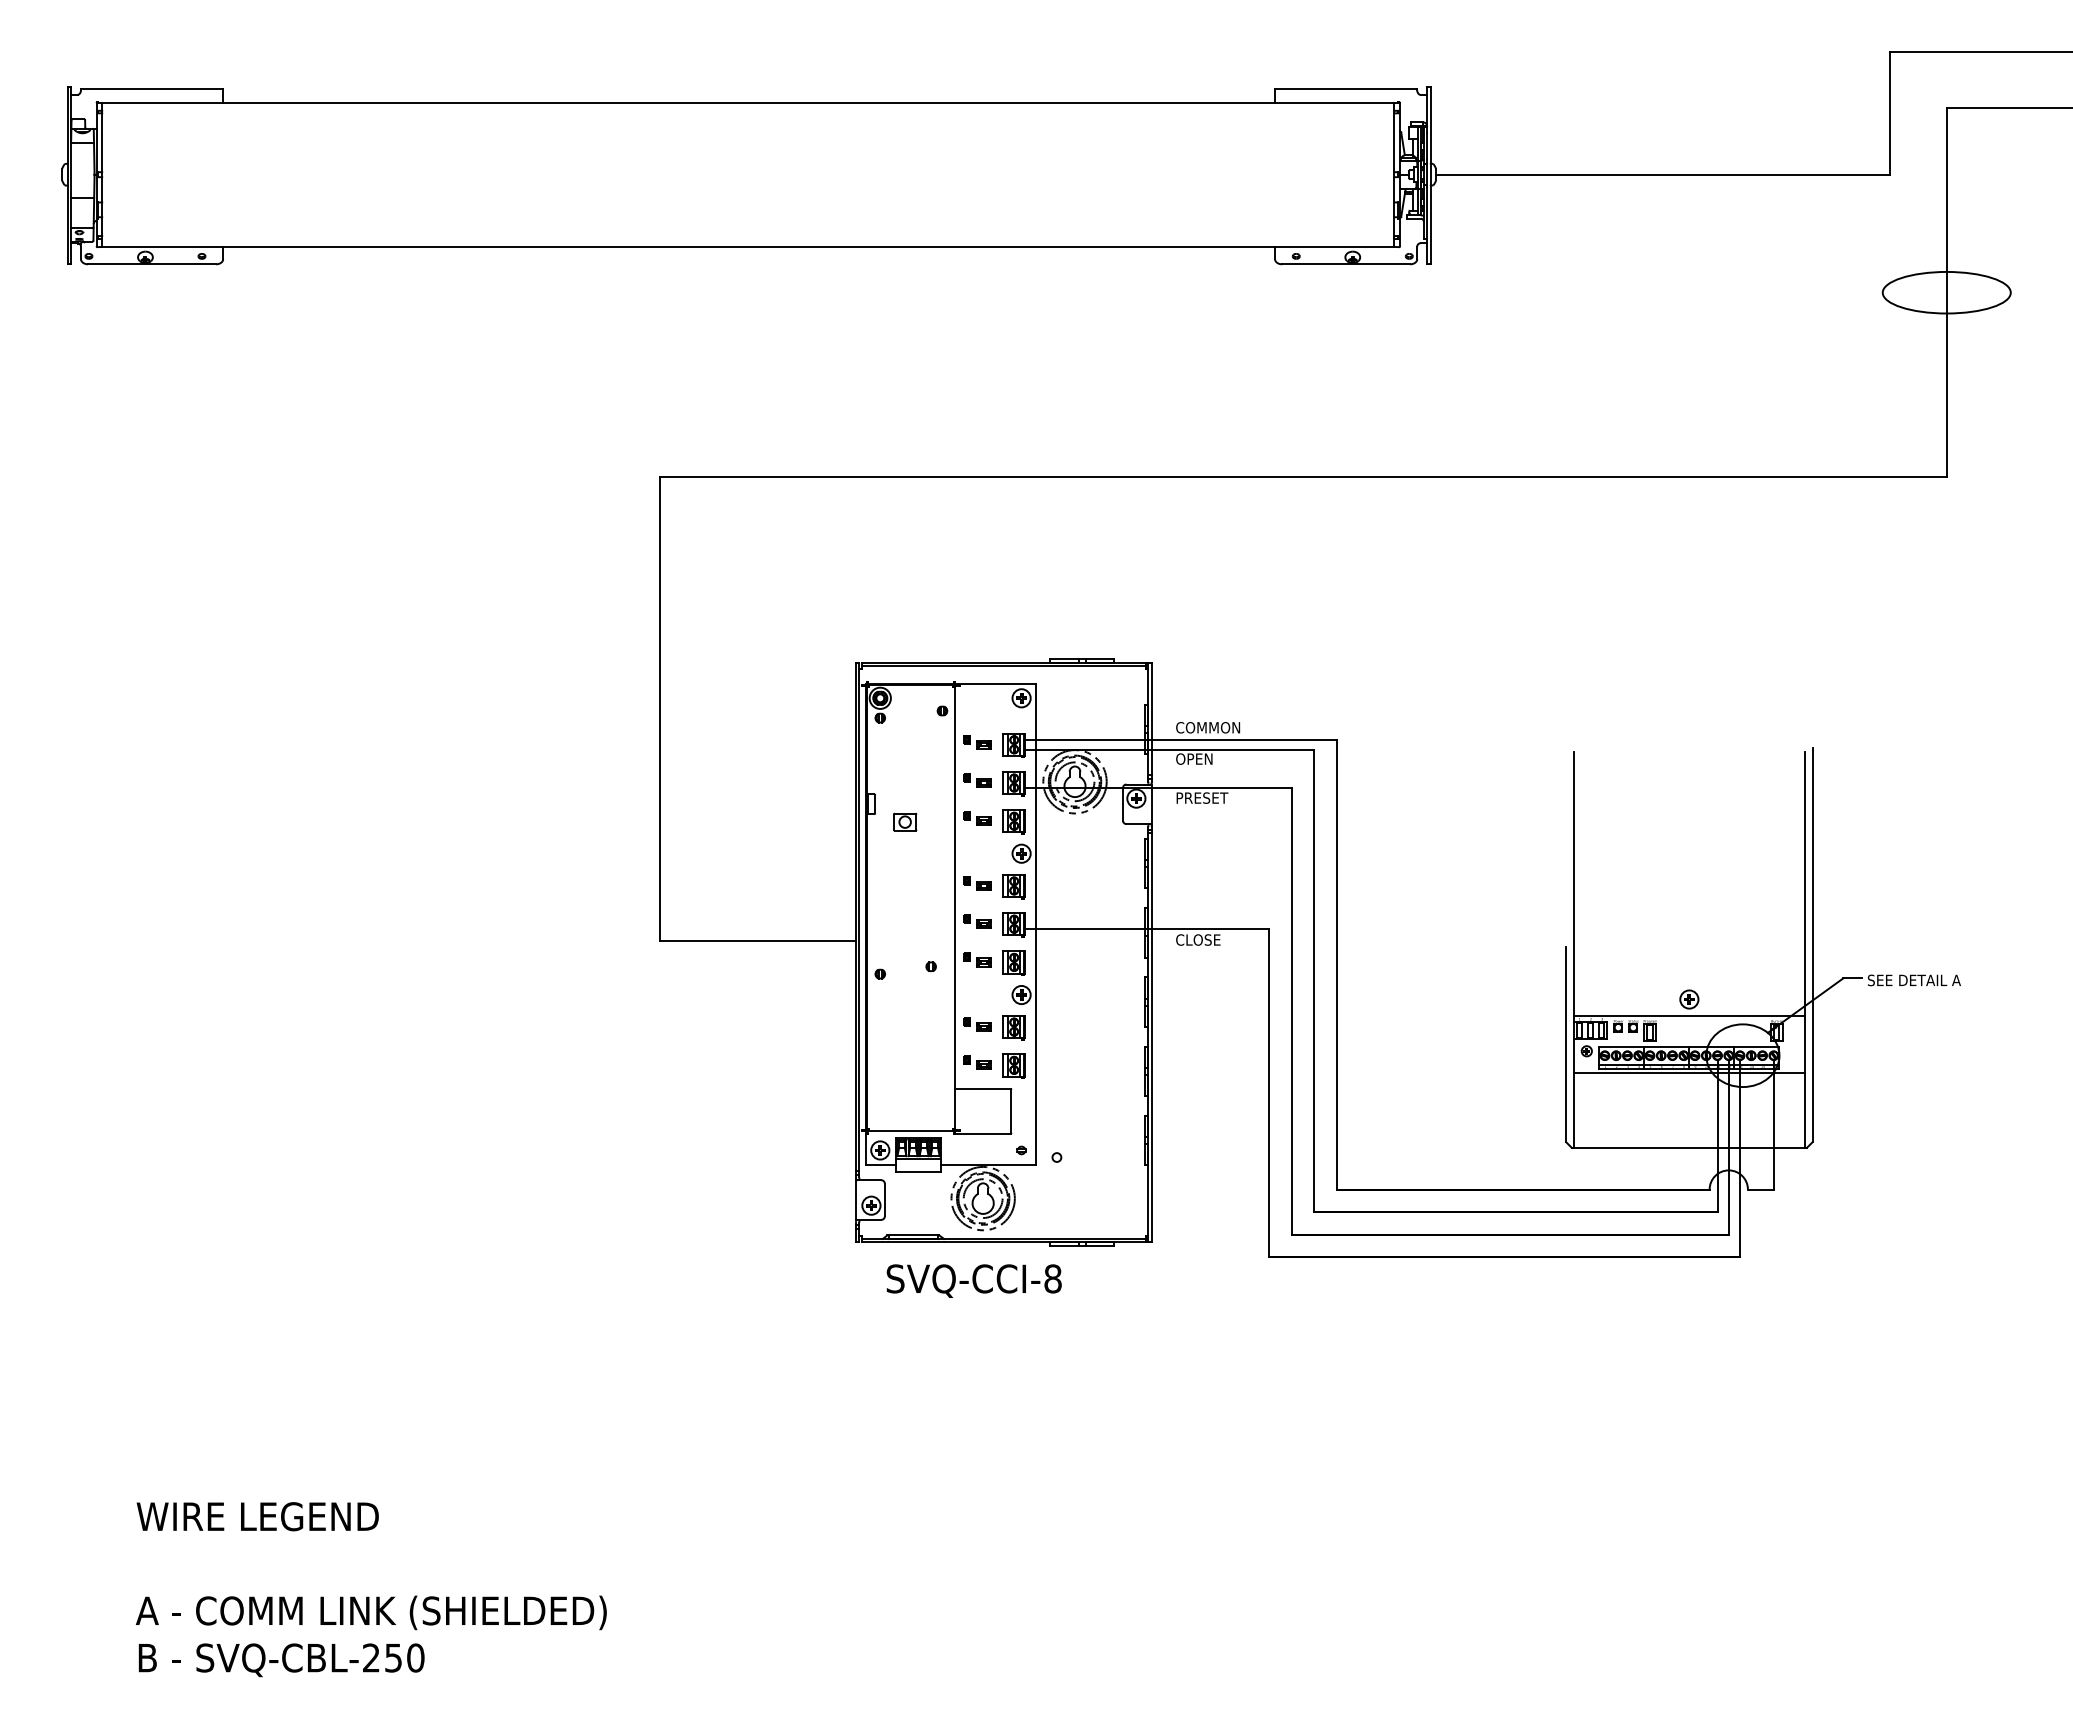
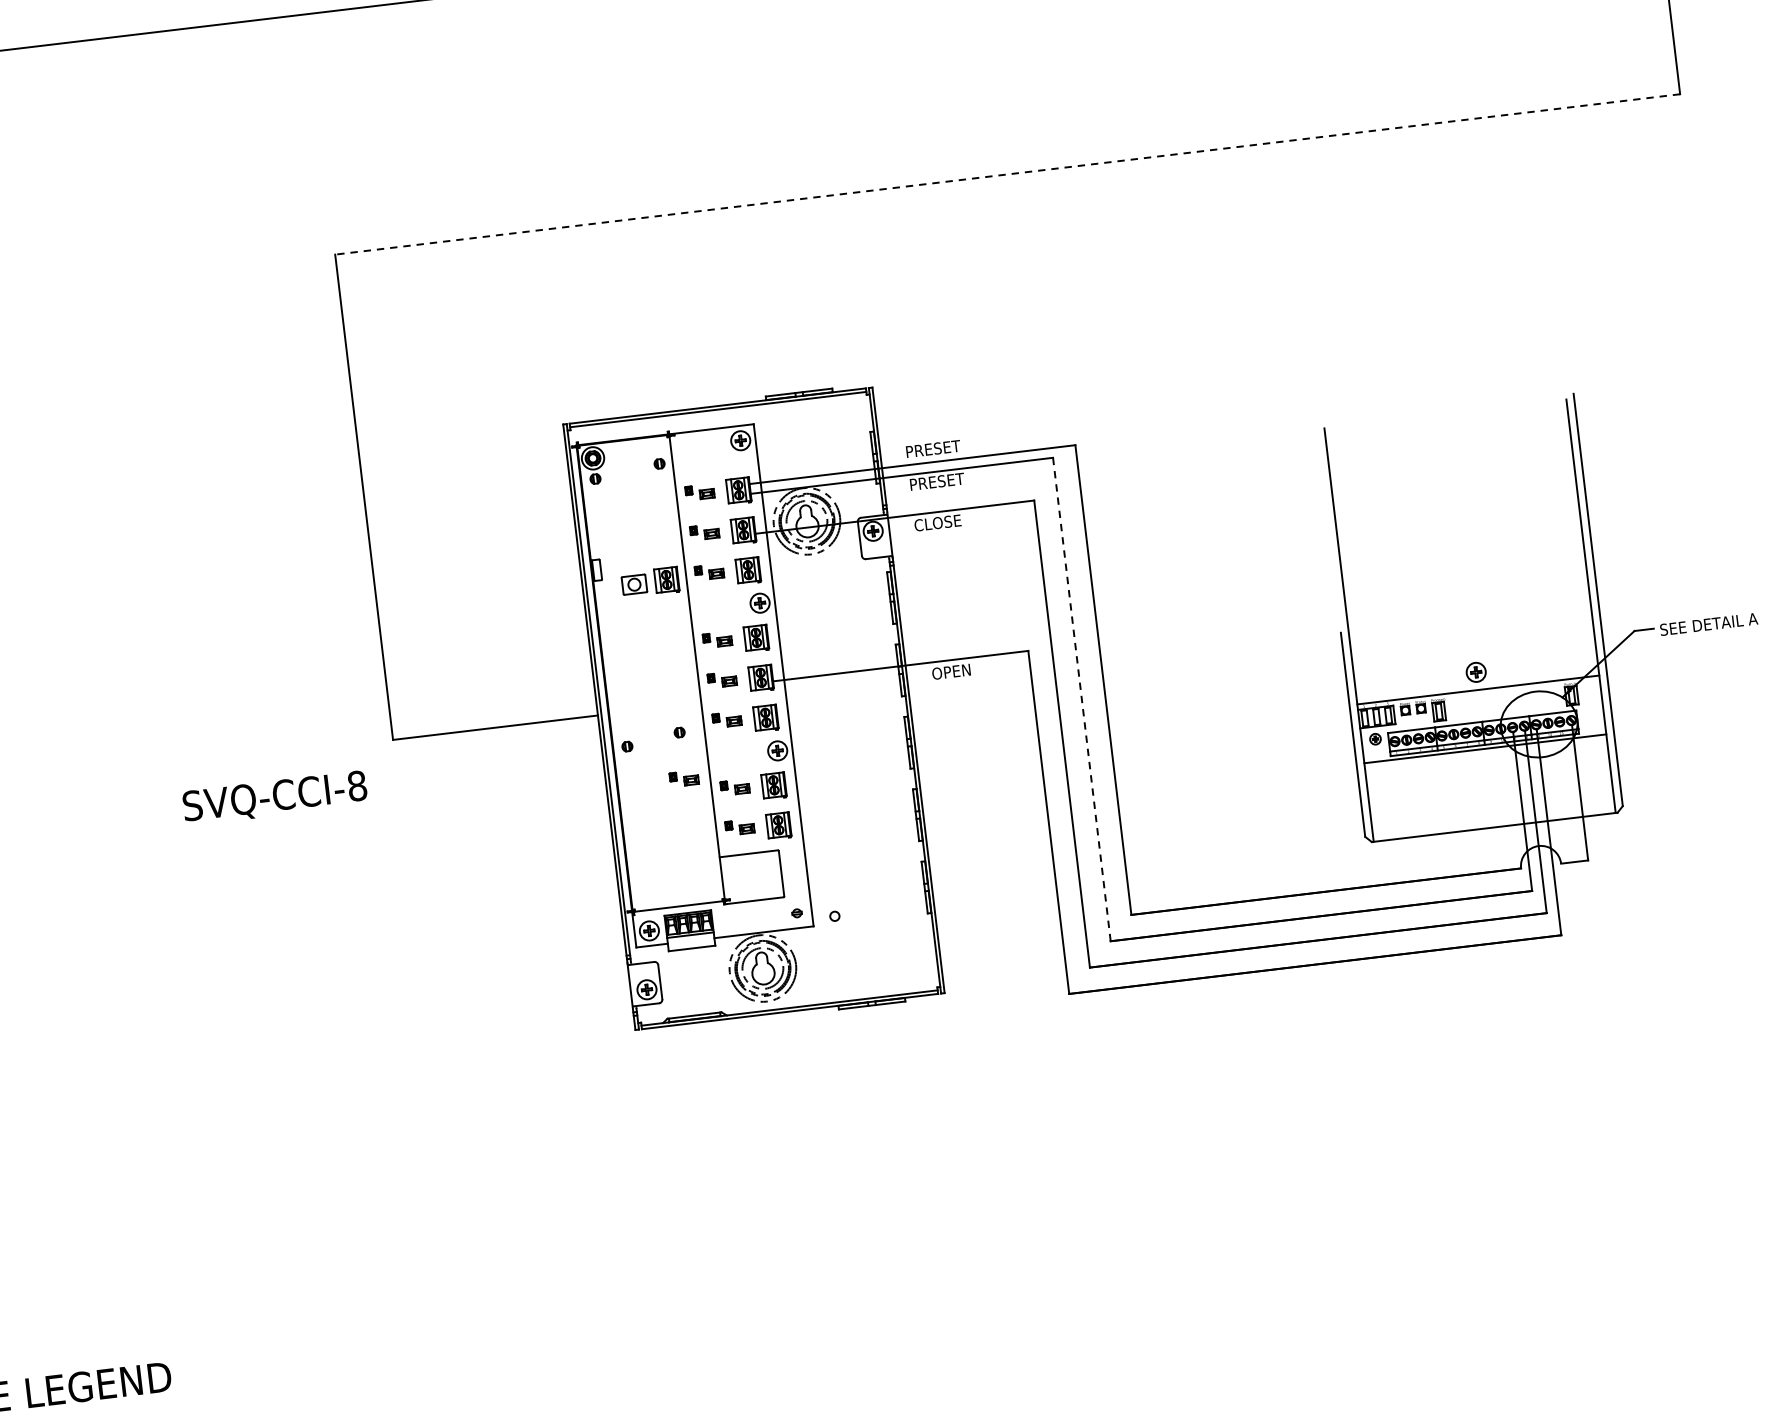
line: (1302, 477) -> (1006, 174), solid -> dashed
text: (1208, 727) -> (939, 447), COMMON -> PRESET
text: (1202, 758) -> (937, 481), OPEN -> PRESET
text: (1202, 797) -> (942, 521), PRESET -> CLOSE
part: (935, 821) -> (666, 580), added
text: (1201, 939) -> (958, 670), CLOSE -> OPEN
line: (1314, 981) -> (1082, 700), solid -> dashed
part: (930, 1010) -> (684, 778), added
text: (973, 1280) -> (274, 797), moved

